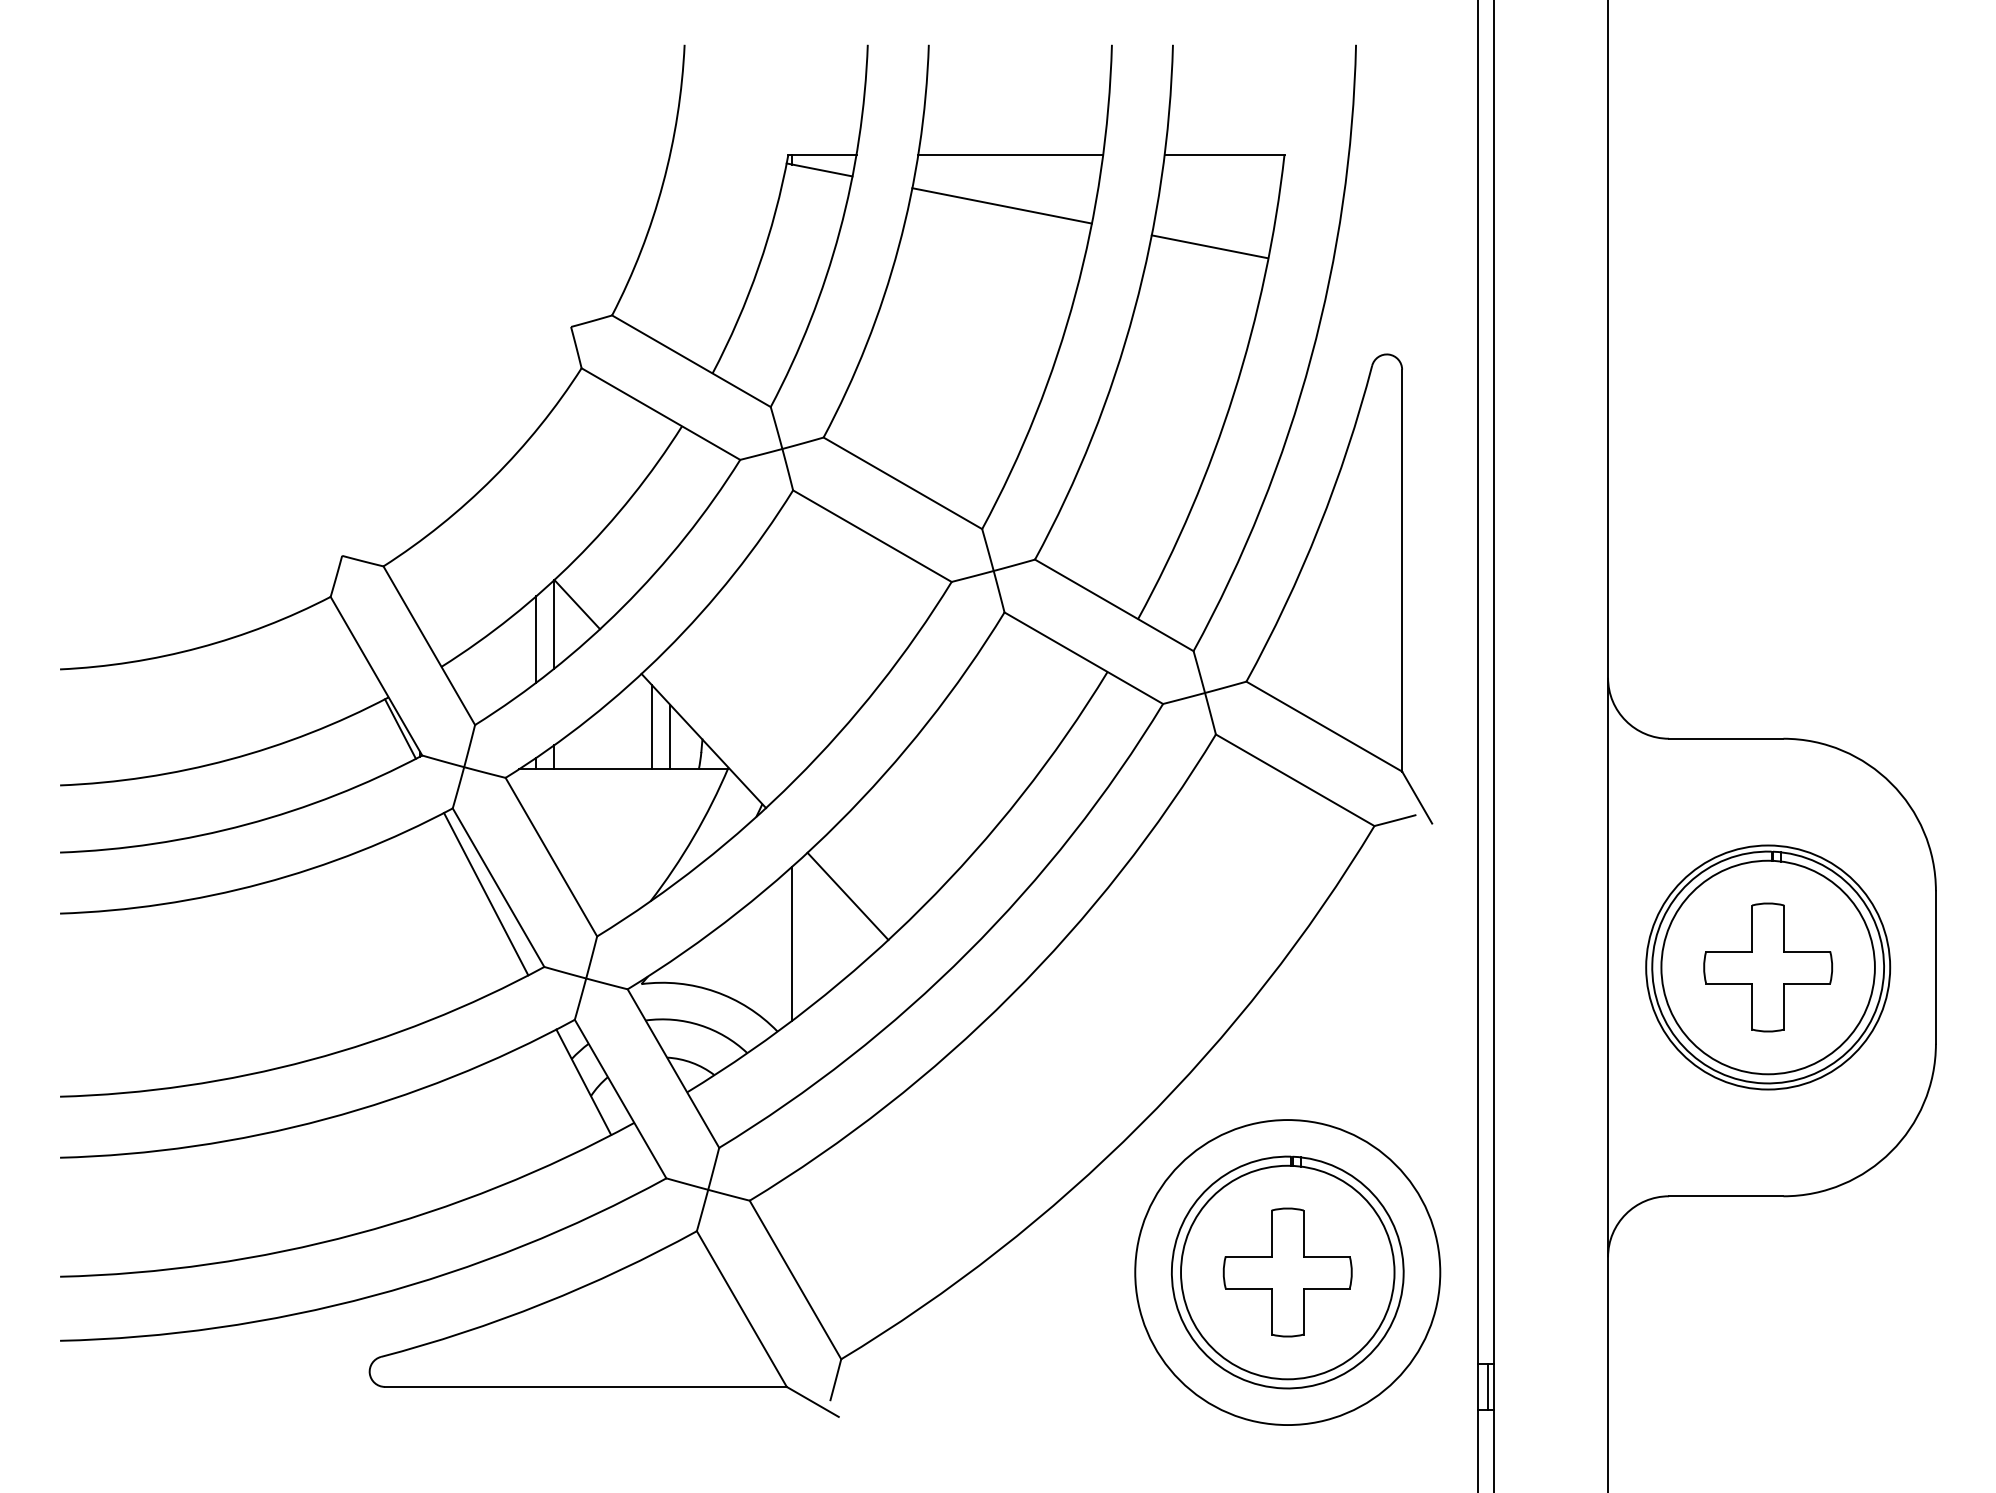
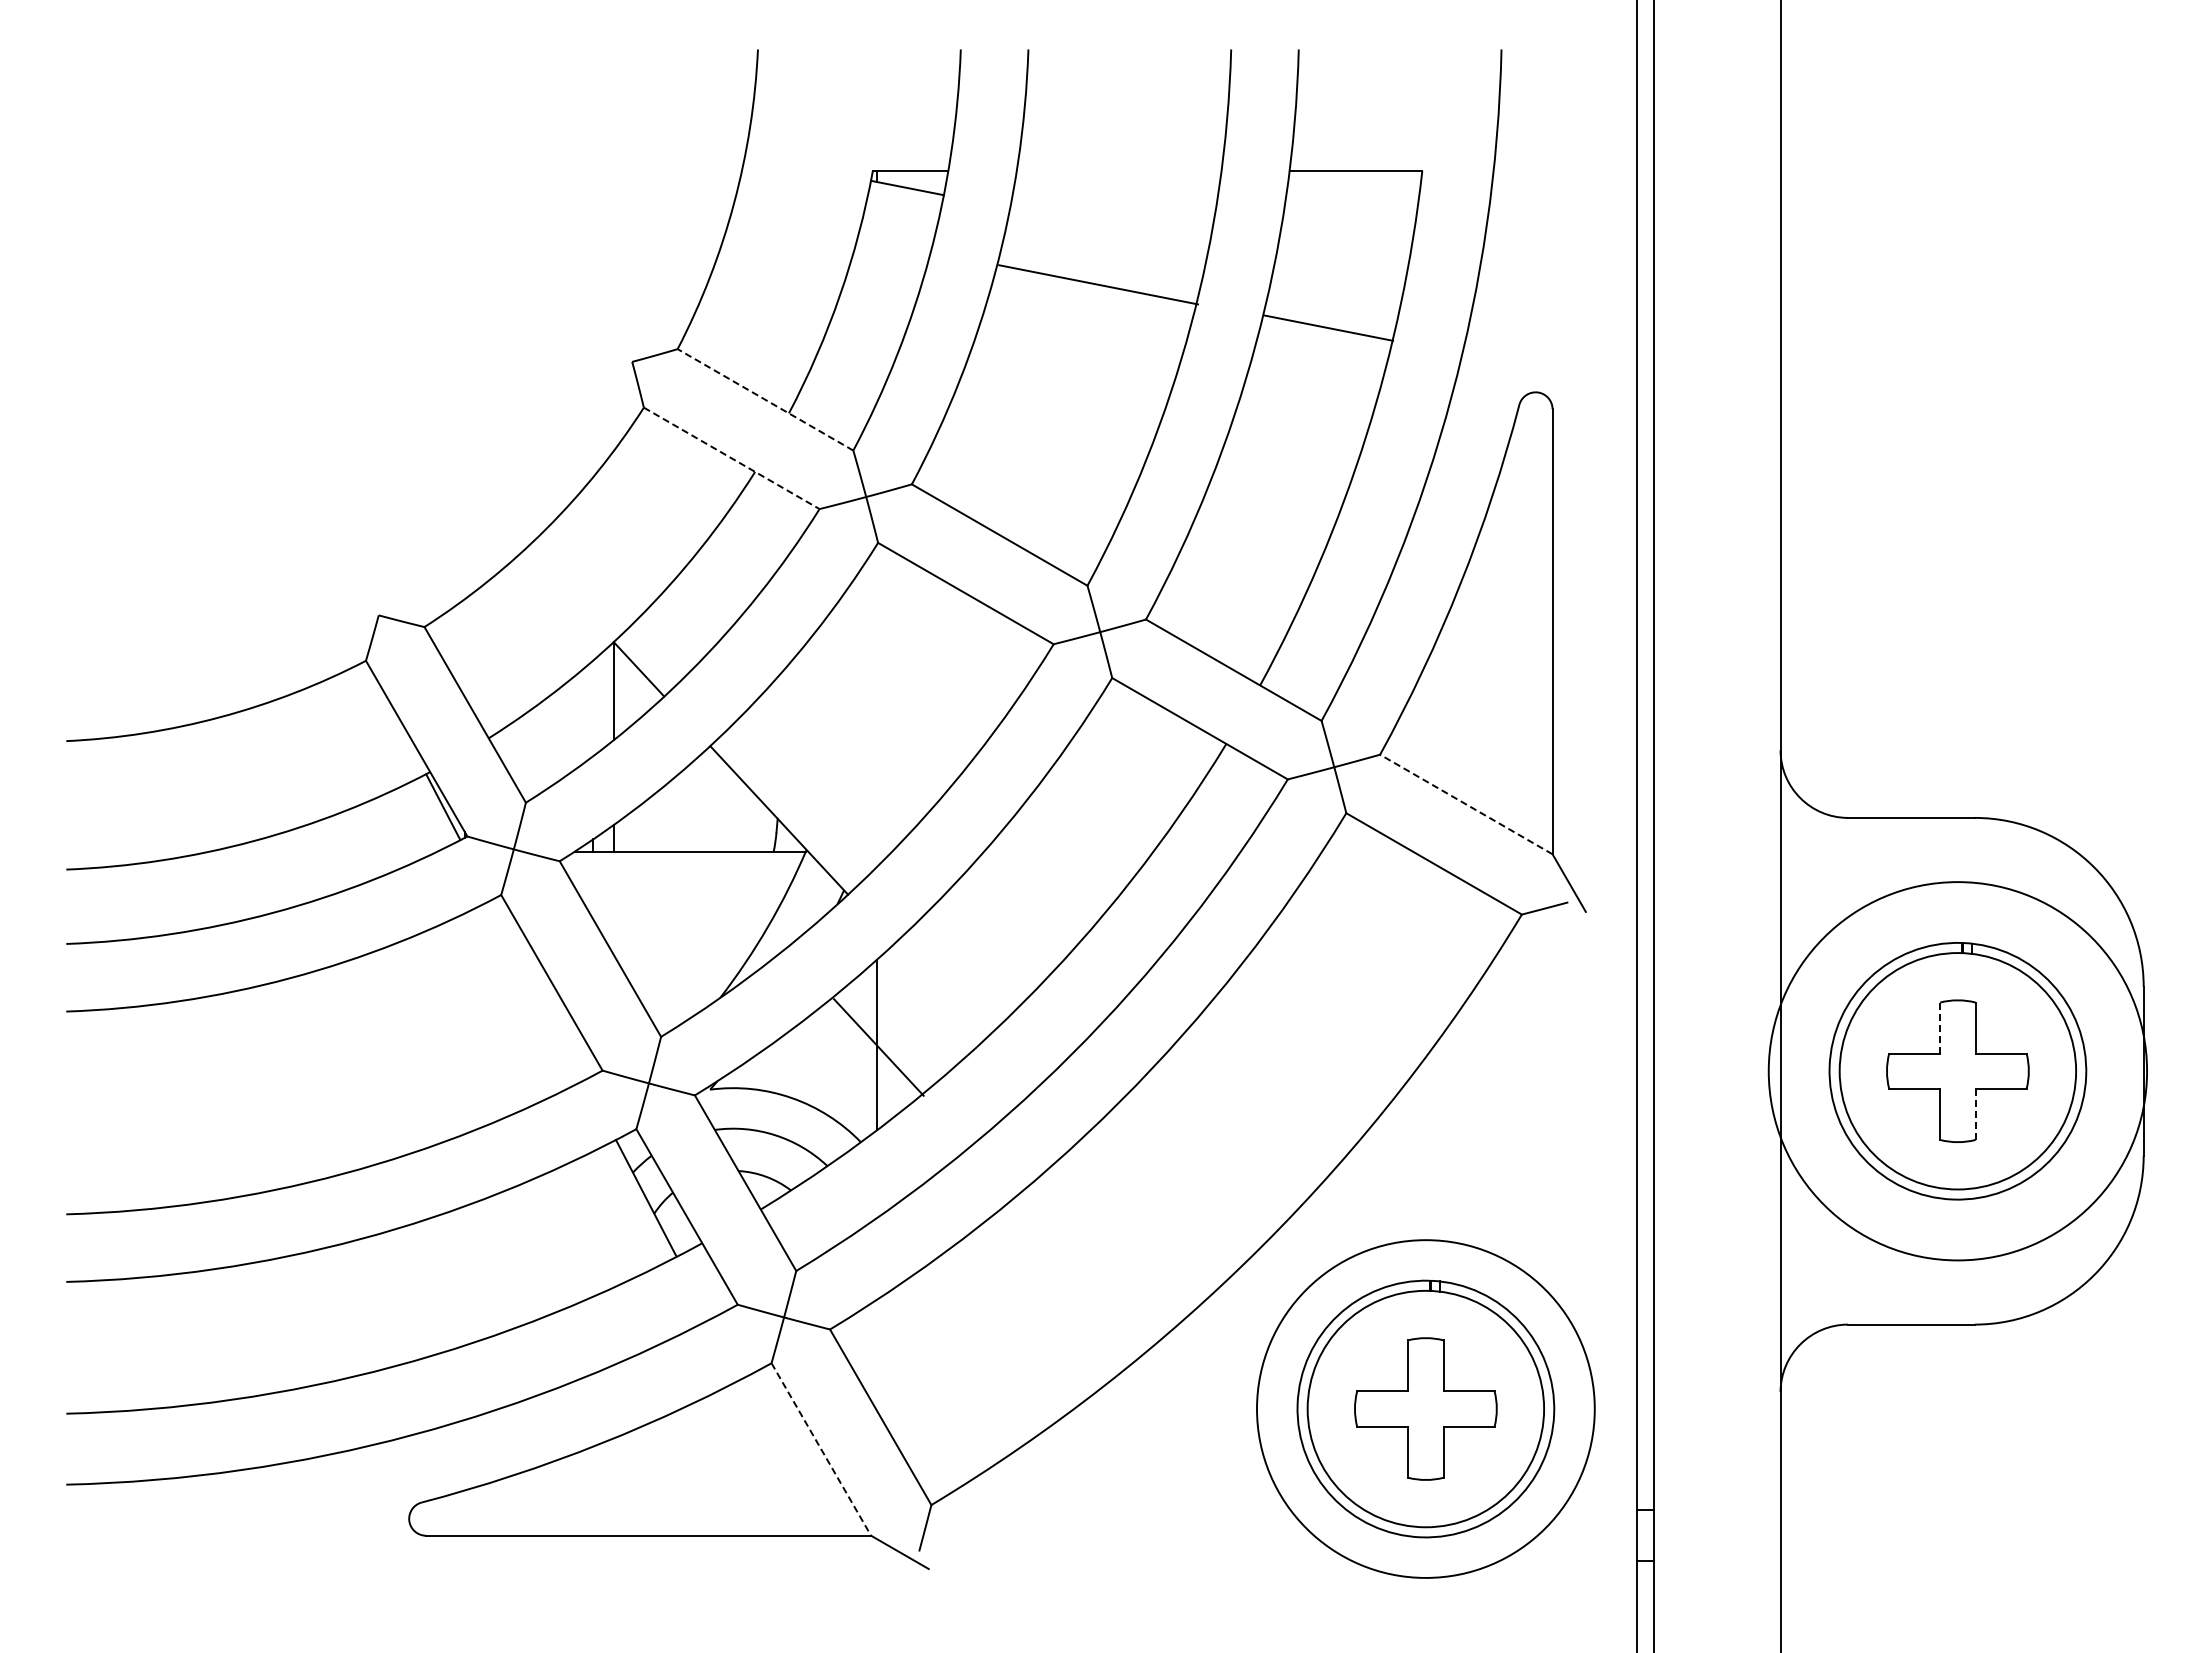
line: (1010, 155) -> (1118, 171), removed
line: (1002, 205) -> (1098, 284), moved
line: (1209, 246) -> (1328, 327), moved
line: (691, 360) -> (765, 399), solid -> dashed
line: (661, 414) -> (732, 458), solid -> dashed
line: (536, 639) -> (593, 708), removed
line: (651, 726) -> (721, 804), removed
line: (1324, 726) -> (1466, 804), solid -> dashed
line: (669, 736) -> (741, 815), removed
line: (485, 893) -> (537, 989), removed
line: (847, 896) -> (878, 1047), moved
line: (1752, 928) -> (1940, 1027), solid -> dashed
circle: (1767, 967) -> (1957, 1071), size x1.4
line: (1784, 1006) -> (1975, 1114), solid -> dashed
line: (741, 1309) -> (821, 1449), solid -> dashed
line: (1487, 1386) -> (1647, 1535), removed

